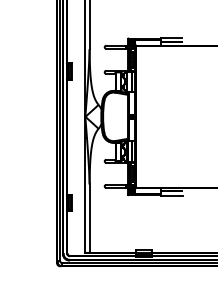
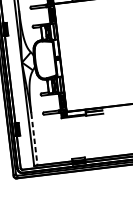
line: (89, 219) -> (34, 140), solid -> dashed

